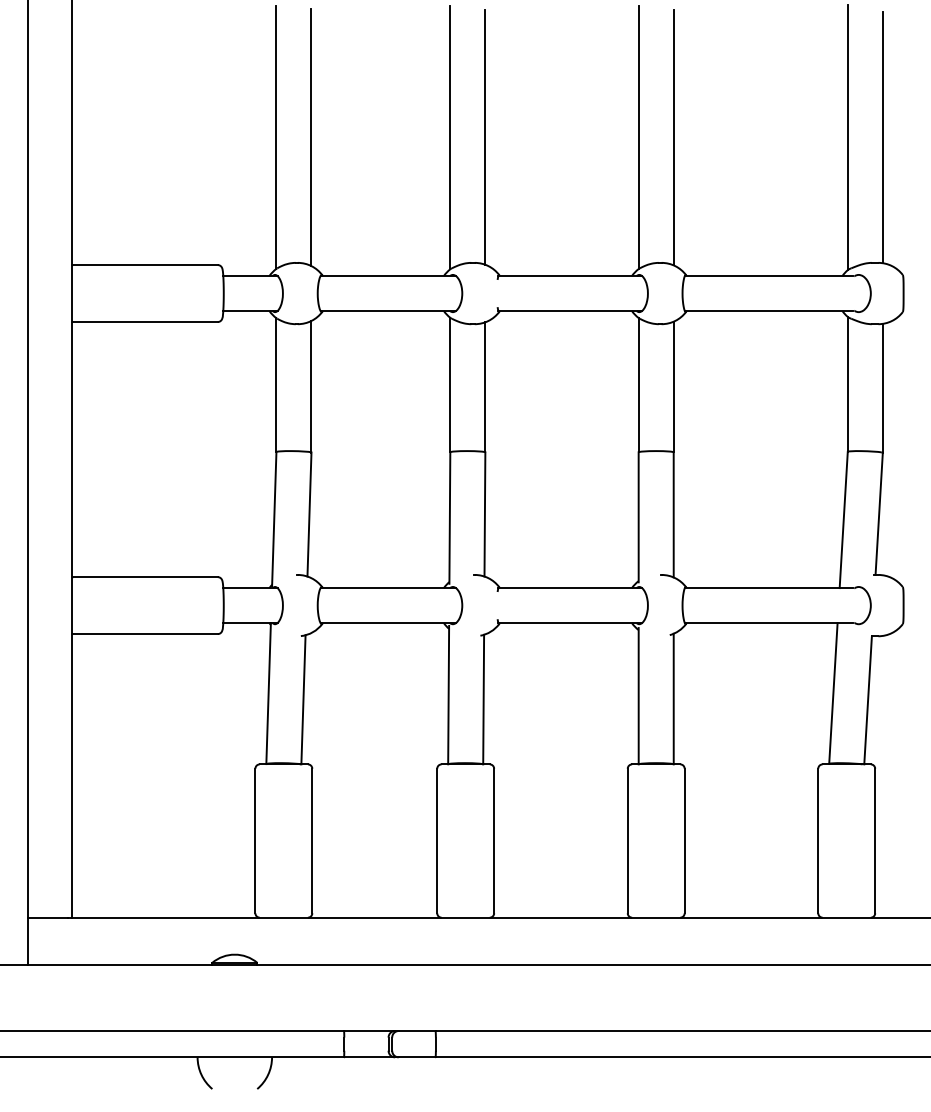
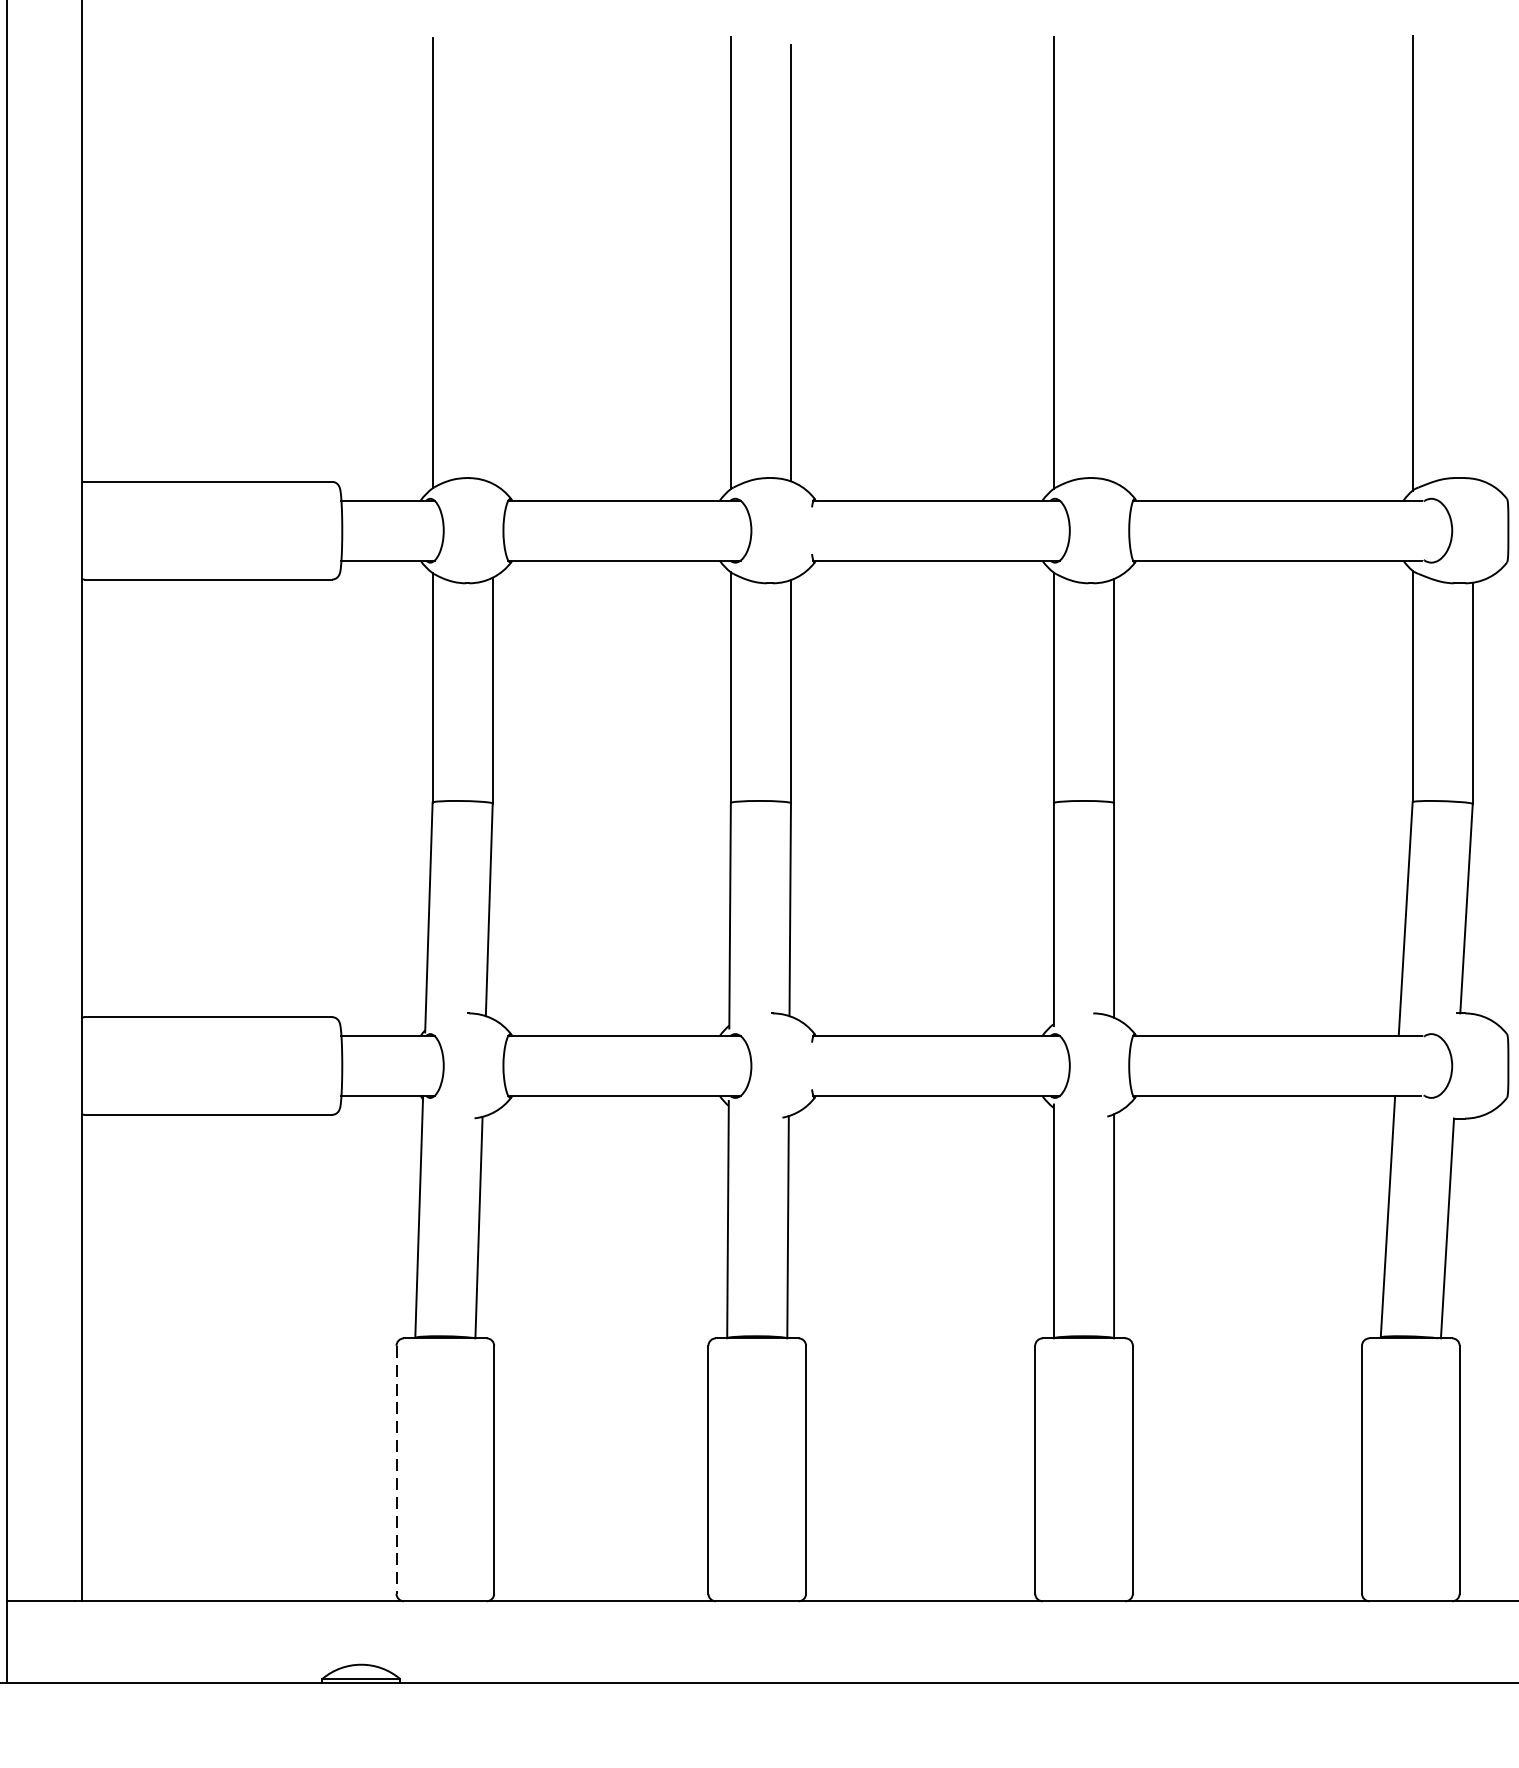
line: (311, 137) -> (492, 263), removed
line: (673, 137) -> (1113, 263), removed
line: (882, 137) -> (1472, 263), removed
line: (255, 841) -> (396, 1470), solid -> dashed

